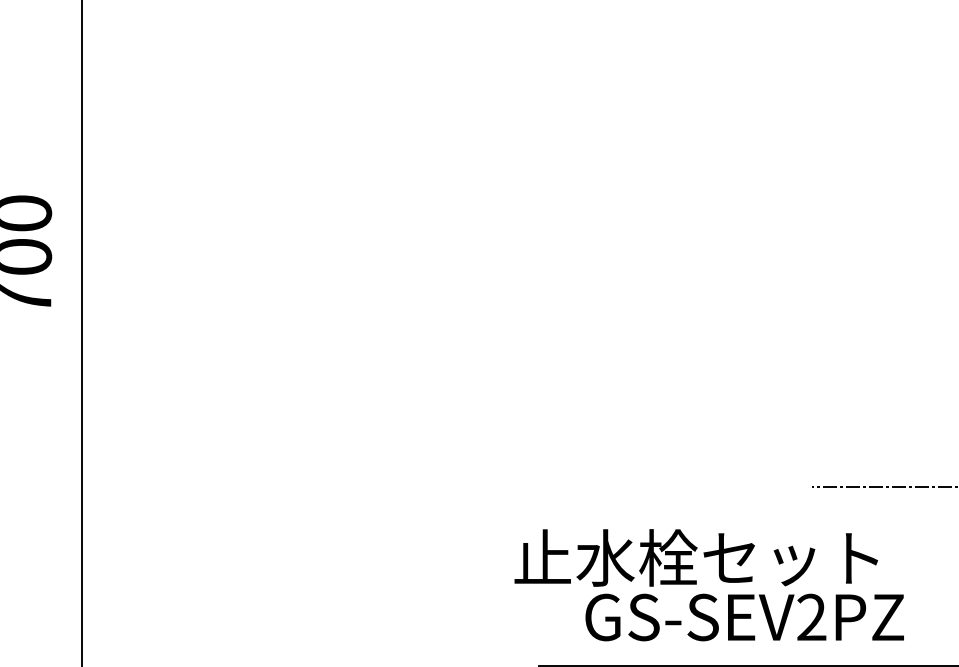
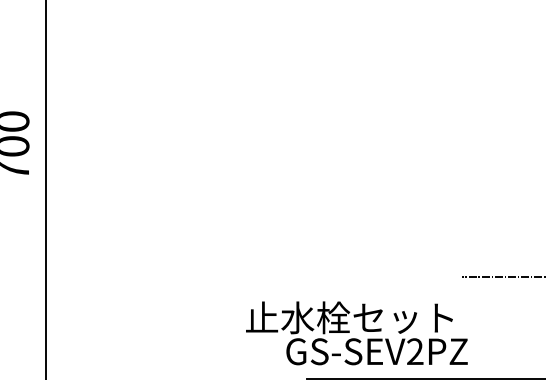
text: (708, 585) -> (356, 333), moved

